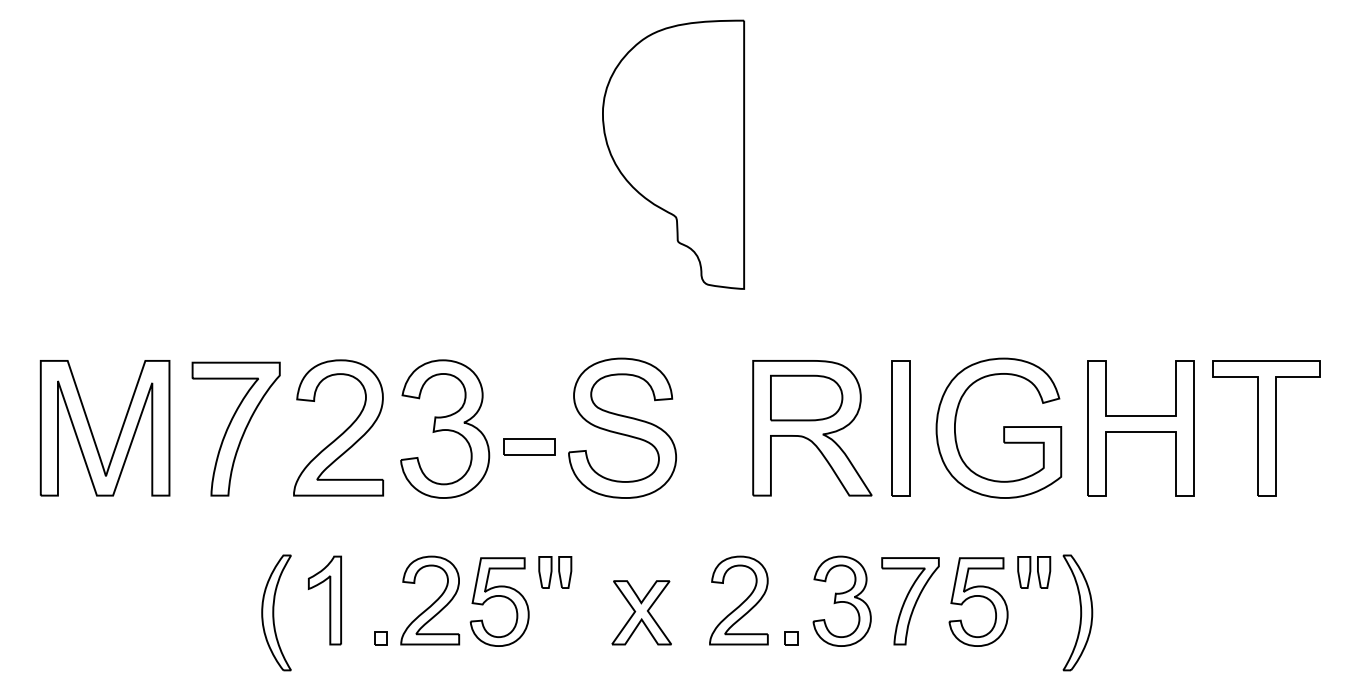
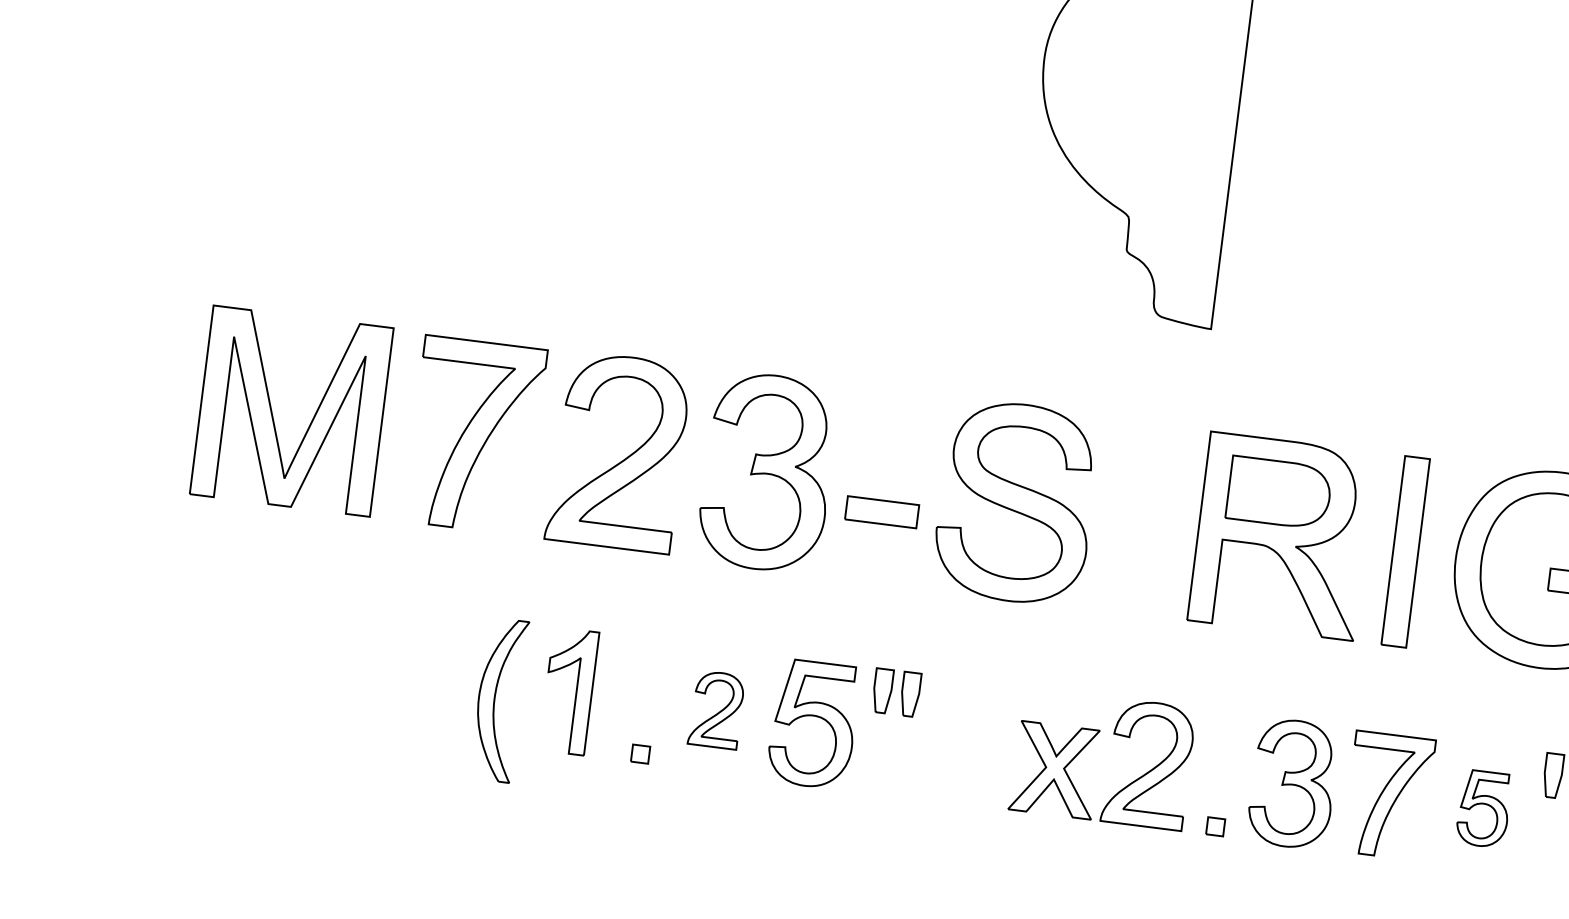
part: (430, 600) -> (716, 709), size x0.6
part: (978, 601) -> (1483, 808), size x0.6
part: (641, 612) -> (1054, 769), moved

